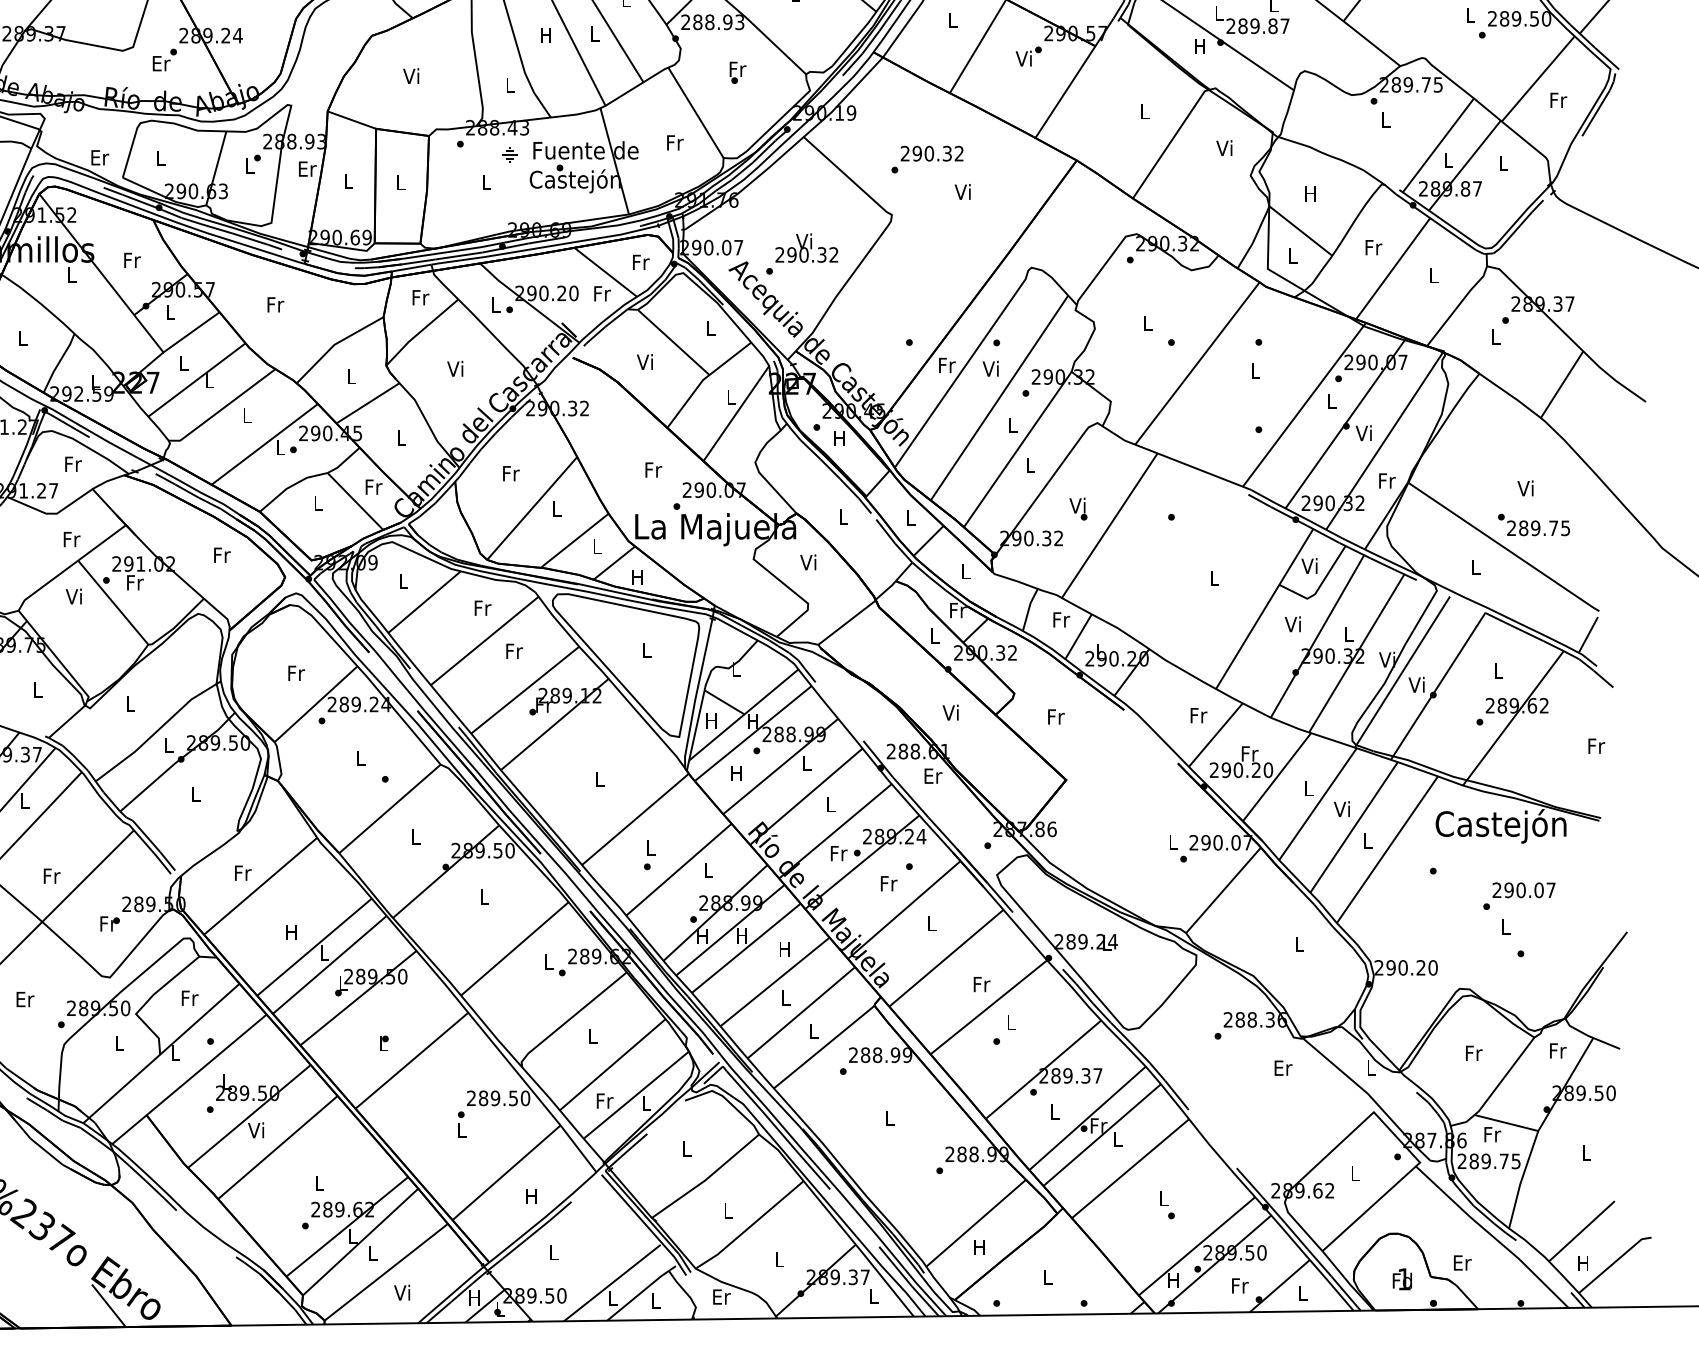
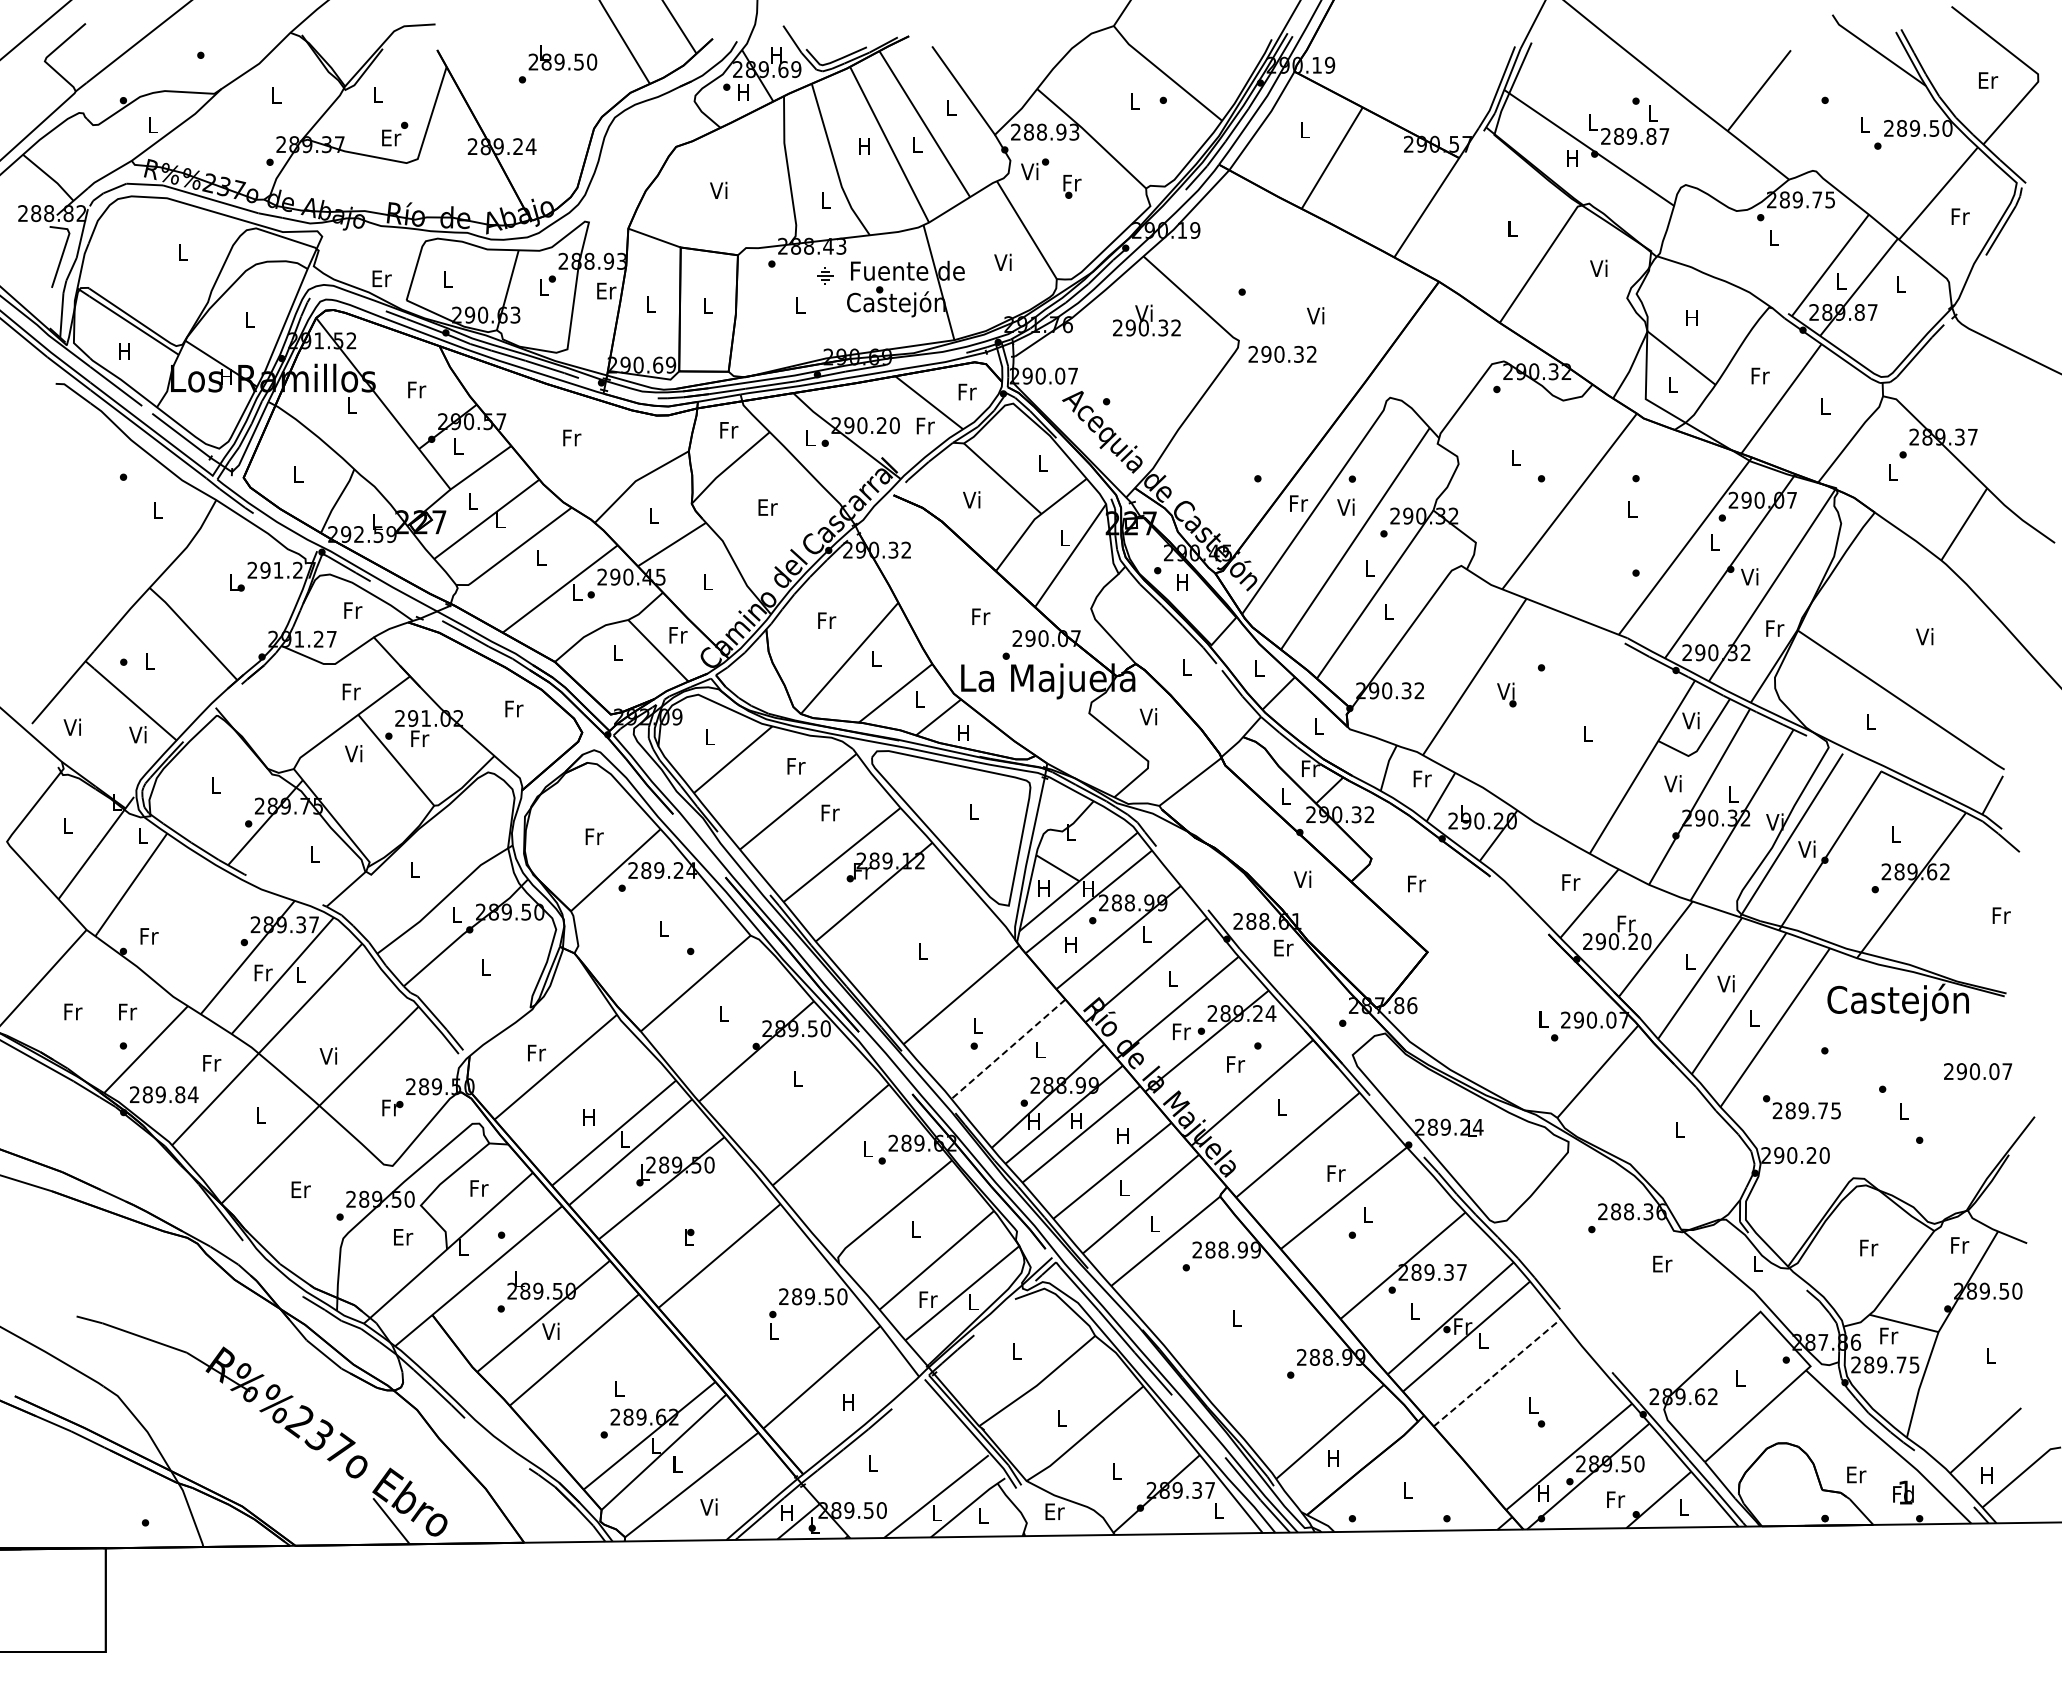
text: (1029, 56) -> (1035, 169), moved
text: (165, 59) -> (395, 133), moved
text: (674, 141) -> (1003, 261), Fr -> Vi
text: (932, 153) -> (1282, 354), moved
text: (806, 248) -> (1146, 320), moved
text: (456, 368) -> (767, 506), Vi -> Er
text: (1078, 508) -> (1506, 694), moved
text: (1533, 525) -> (1801, 1107), moved
line: (678, 869) -> (1008, 1049), solid -> dashed
text: (51, 875) -> (329, 1055), Fr -> Vi
text: (1524, 890) -> (1978, 1071), moved
text: (119, 1043) -> (403, 1237), L -> Er
line: (1130, 1168) -> (1497, 1372), solid -> dashed
text: (1402, 1279) -> (1903, 1492), moved

